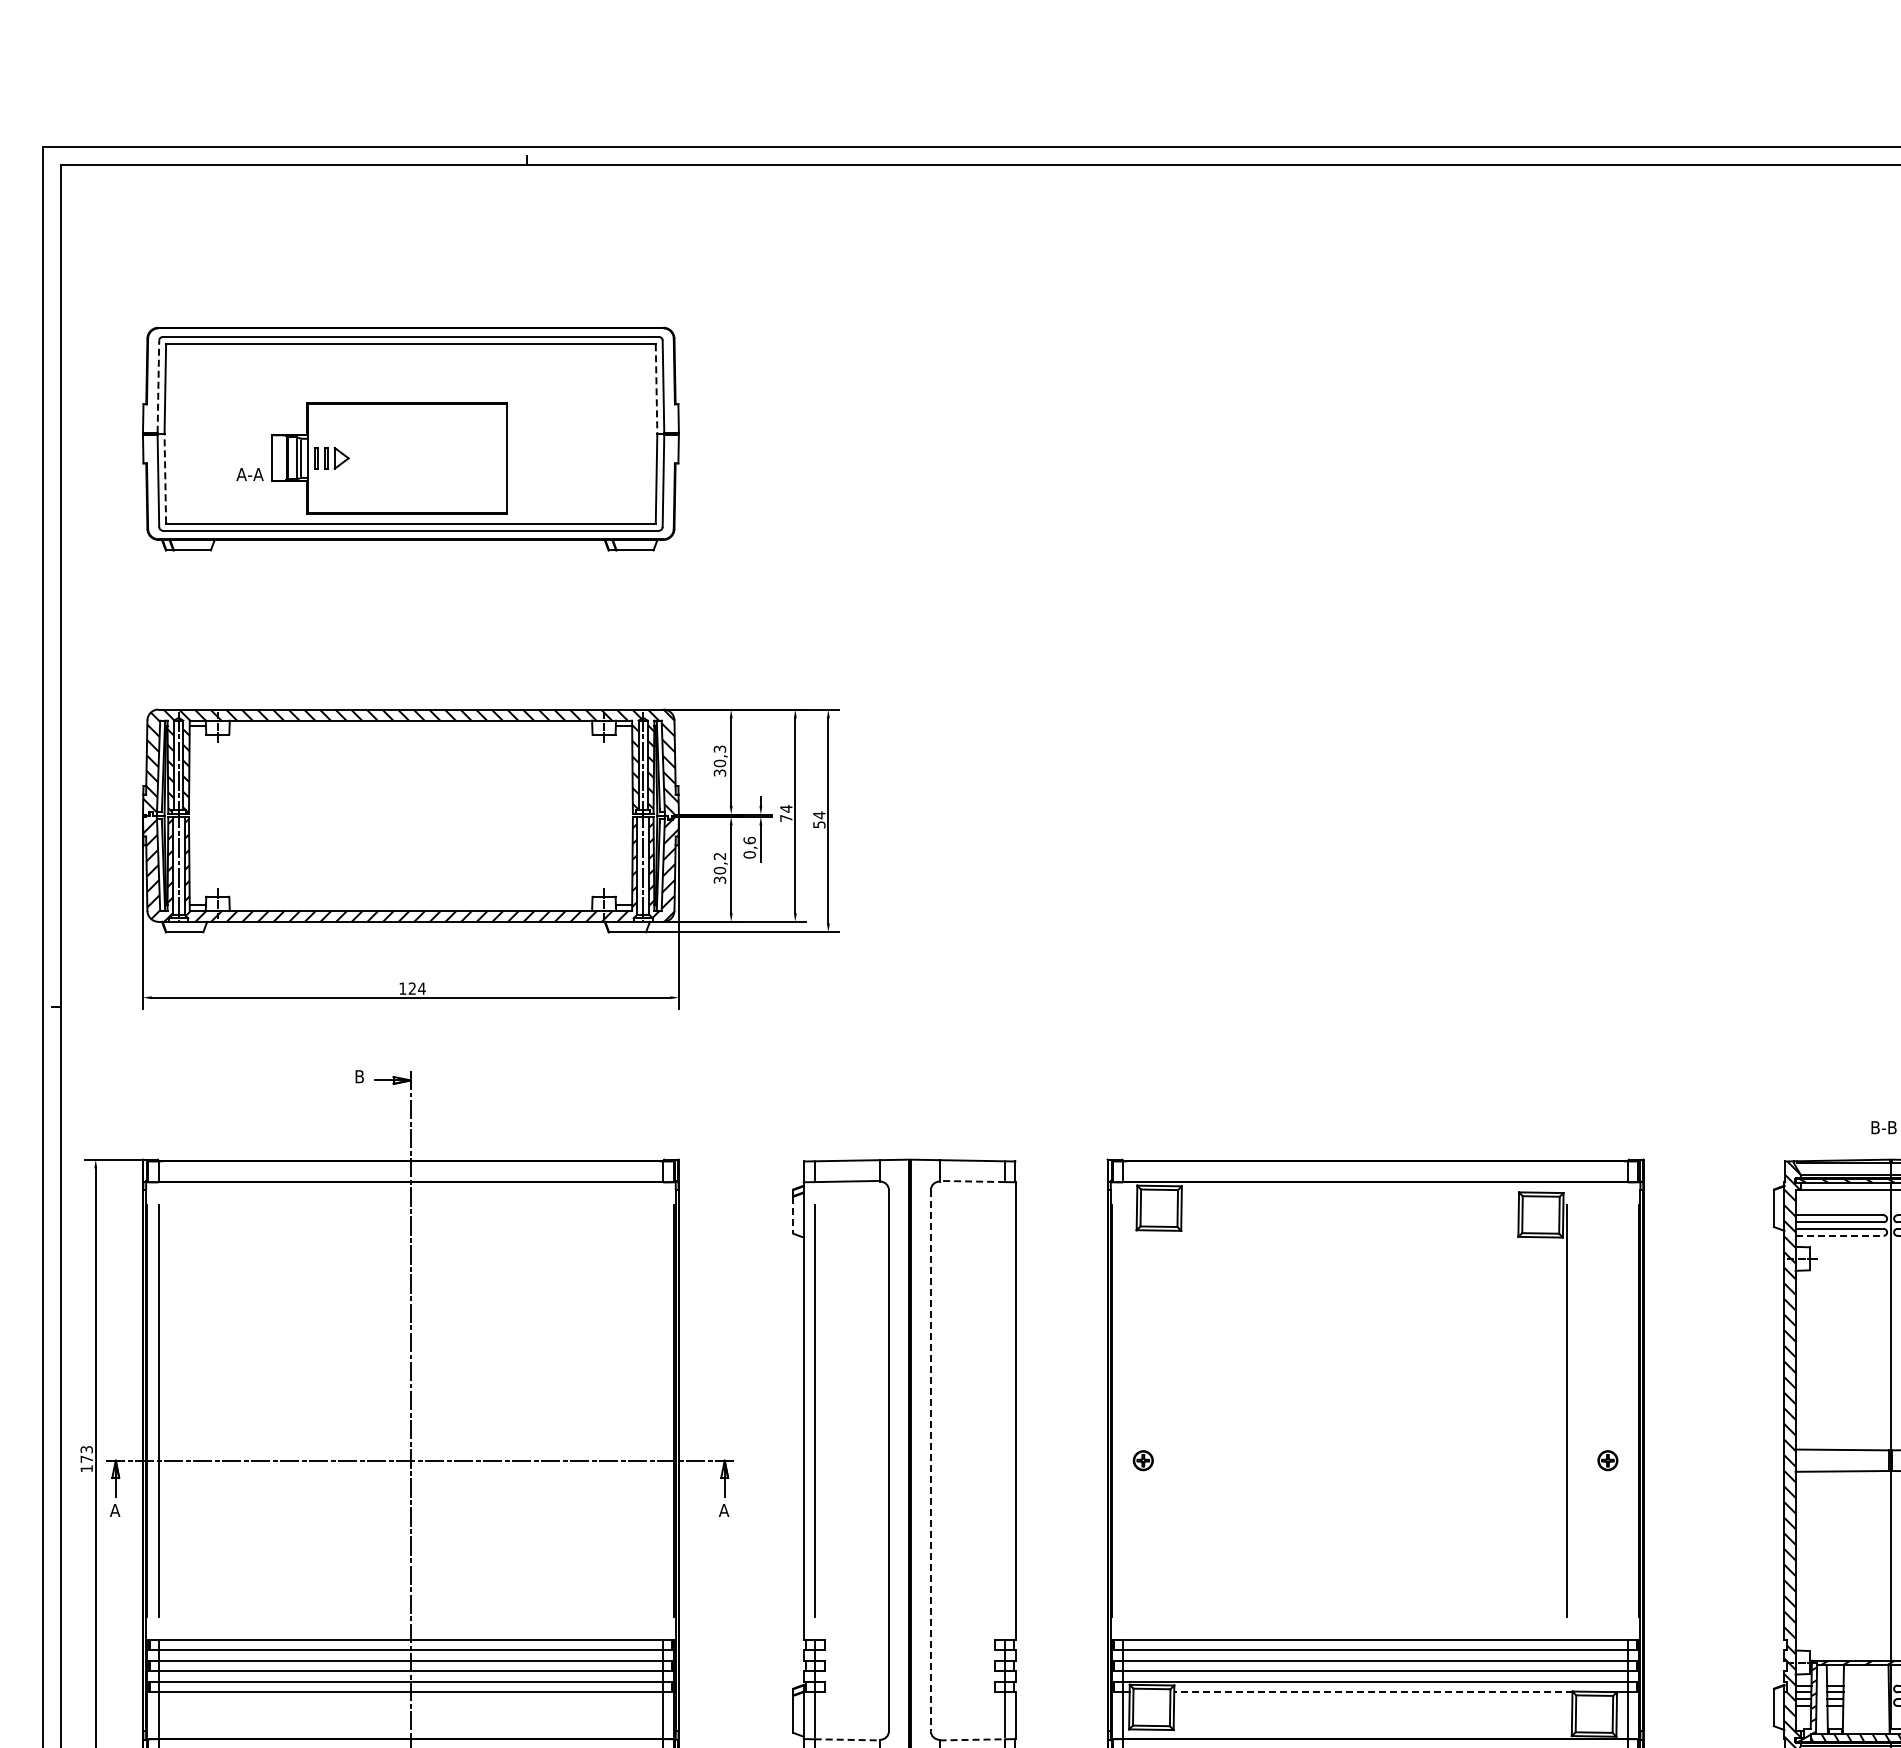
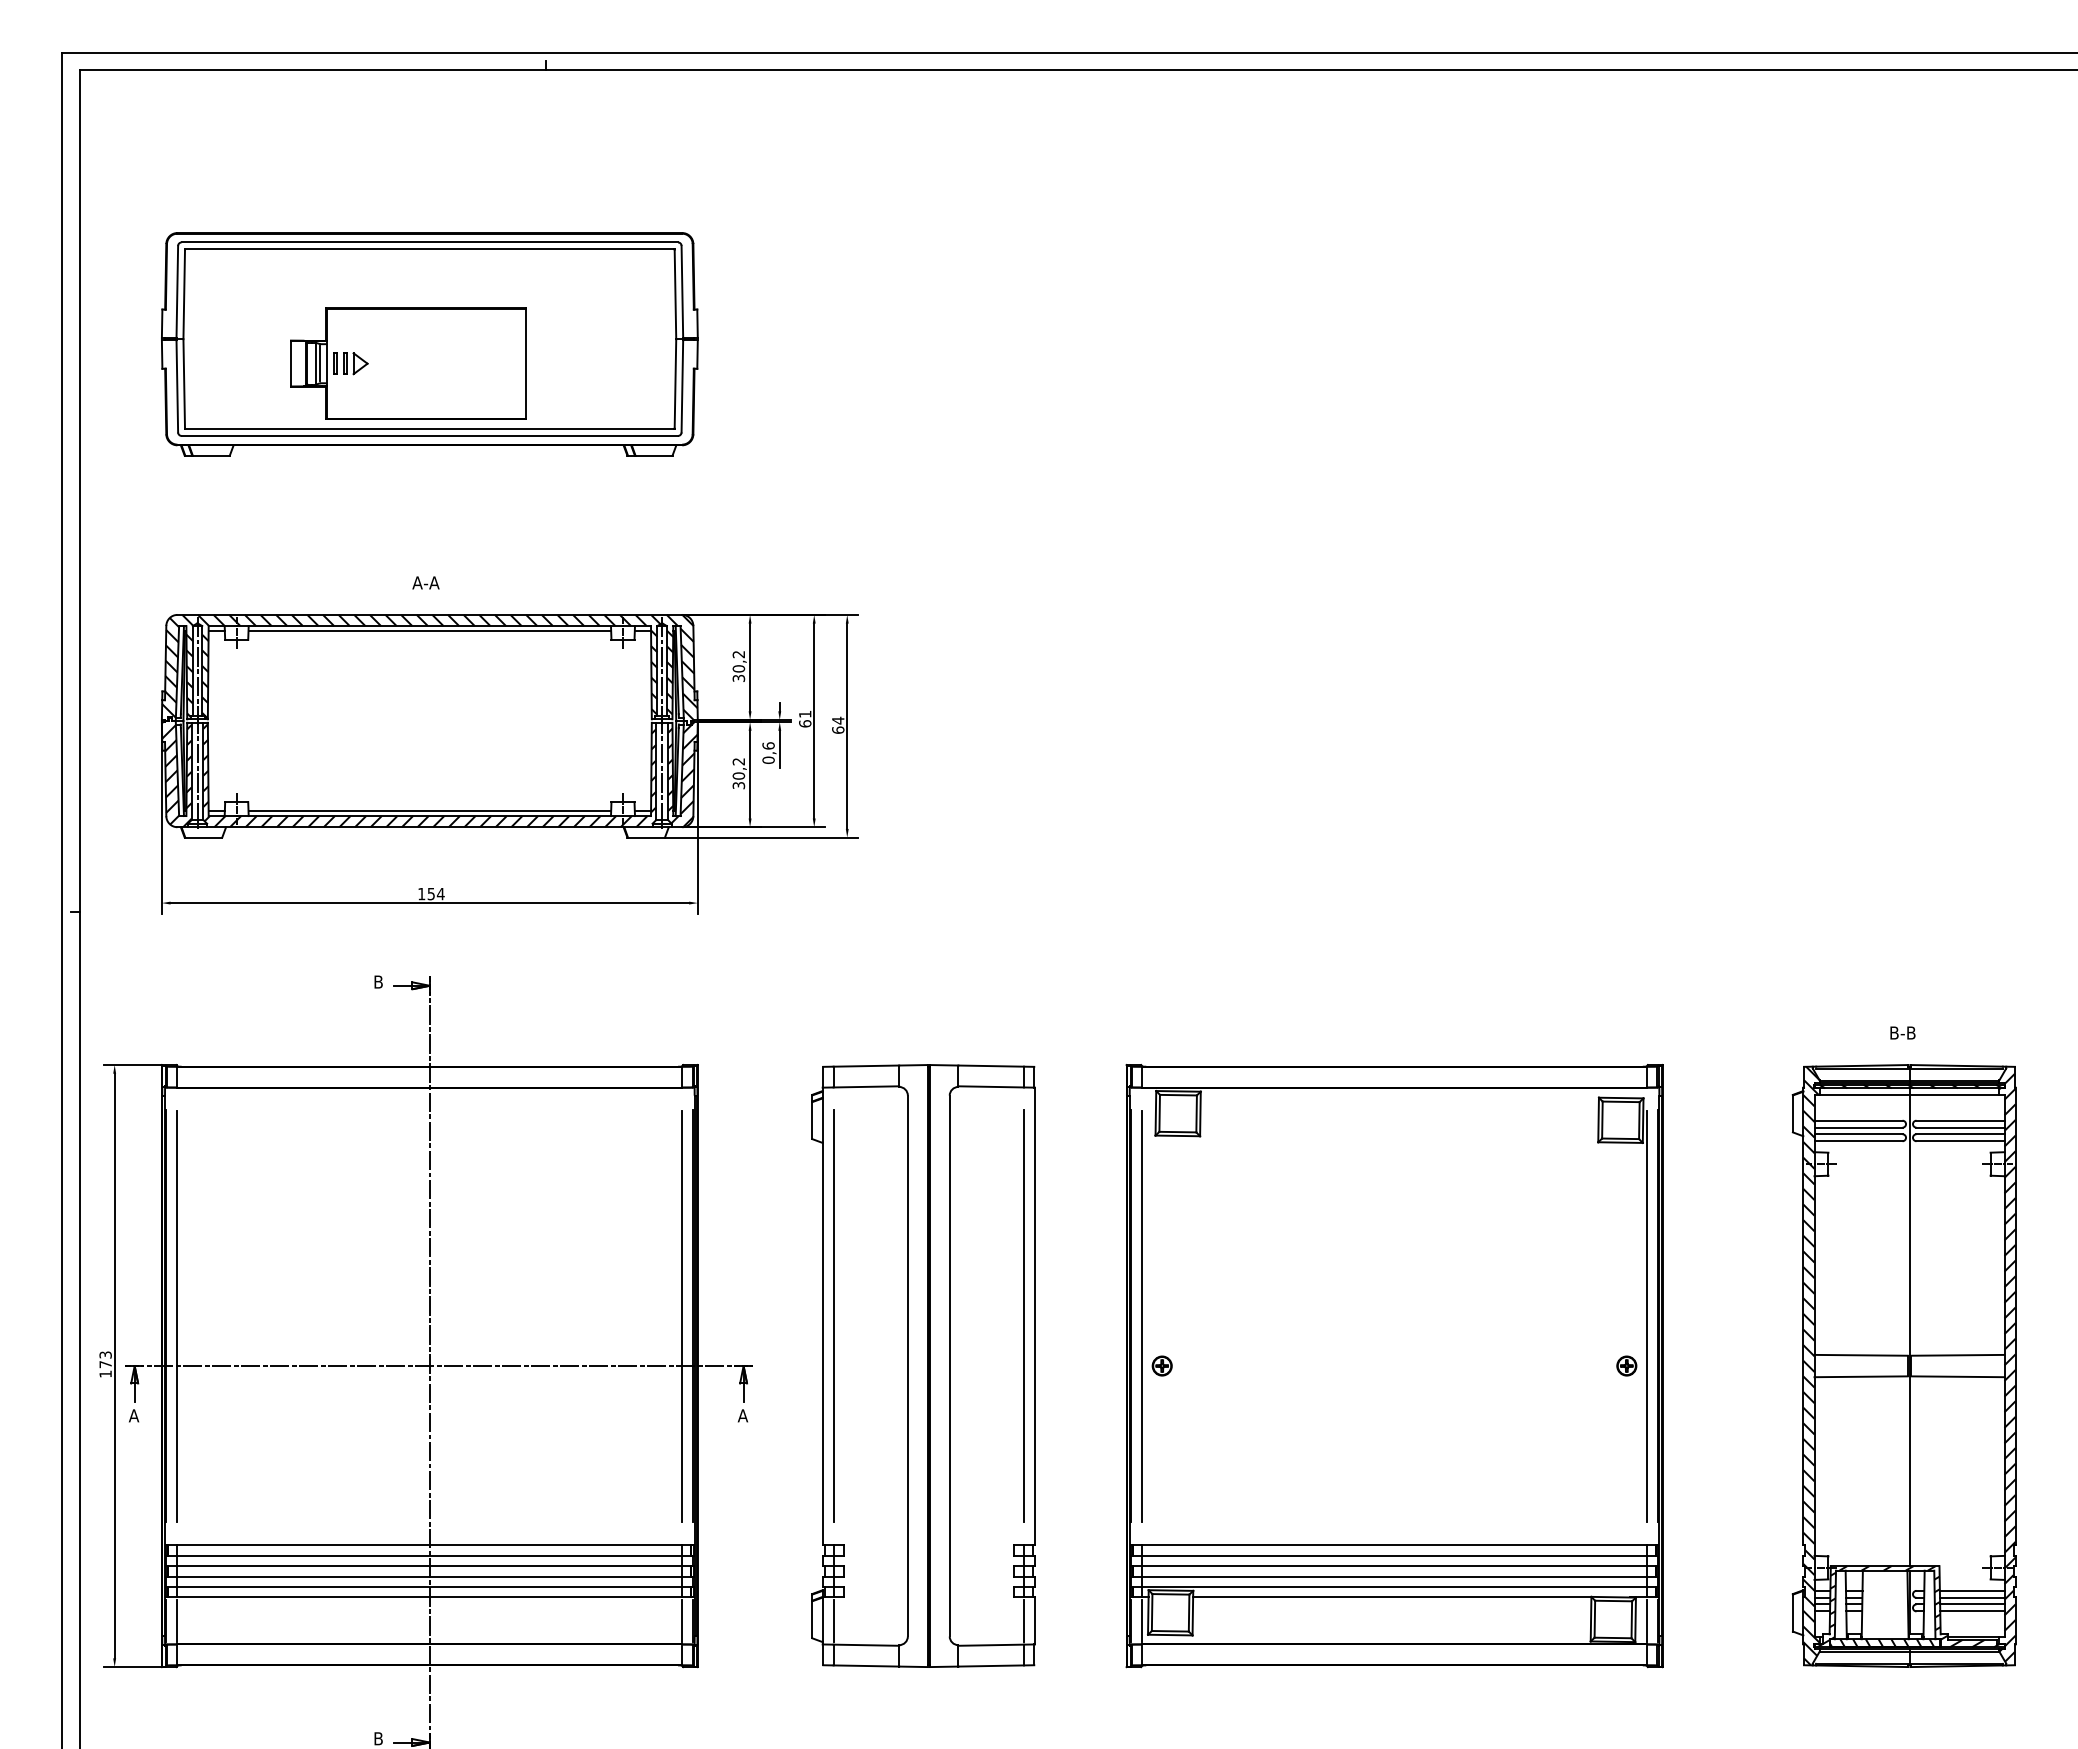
line: (158, 386) -> (177, 291), dashed -> solid
line: (656, 389) -> (675, 294), dashed -> solid
text: (249, 474) -> (425, 582), moved
line: (165, 478) -> (184, 383), dashed -> solid
line: (410, 726) -> (429, 631), added
text: (720, 749) -> (739, 654), 30,3 -> 30,2
text: (786, 813) -> (805, 718), 74 -> 61
text: (819, 824) -> (838, 729), 54 -> 64
line: (410, 905) -> (429, 810), added
text: (411, 988) -> (430, 893), 124 -> 154
line: (972, 1181) -> (991, 1086), dashed -> solid
line: (793, 1216) -> (812, 1121), dashed -> solid
line: (1840, 1236) -> (1859, 1141), dashed -> solid
part: (1566, 1404) -> (1646, 1309), moved
line: (663, 1411) -> (682, 1316), added
line: (1005, 1411) -> (1024, 1316), added
line: (1123, 1411) -> (1142, 1316), added
line: (930, 1461) -> (949, 1366), dashed -> solid
line: (1372, 1692) -> (1391, 1597), dashed -> solid
line: (847, 1740) -> (866, 1645), dashed -> solid
line: (972, 1740) -> (991, 1645), dashed -> solid

